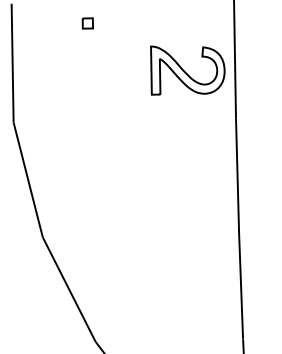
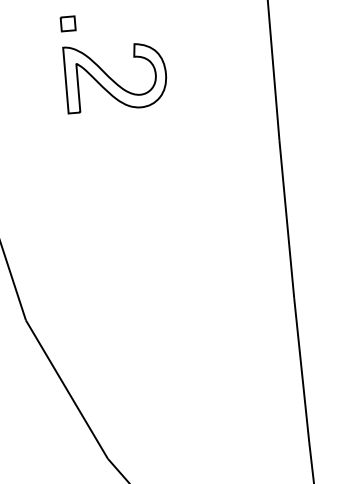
part: (187, 70) -> (115, 77), moved

